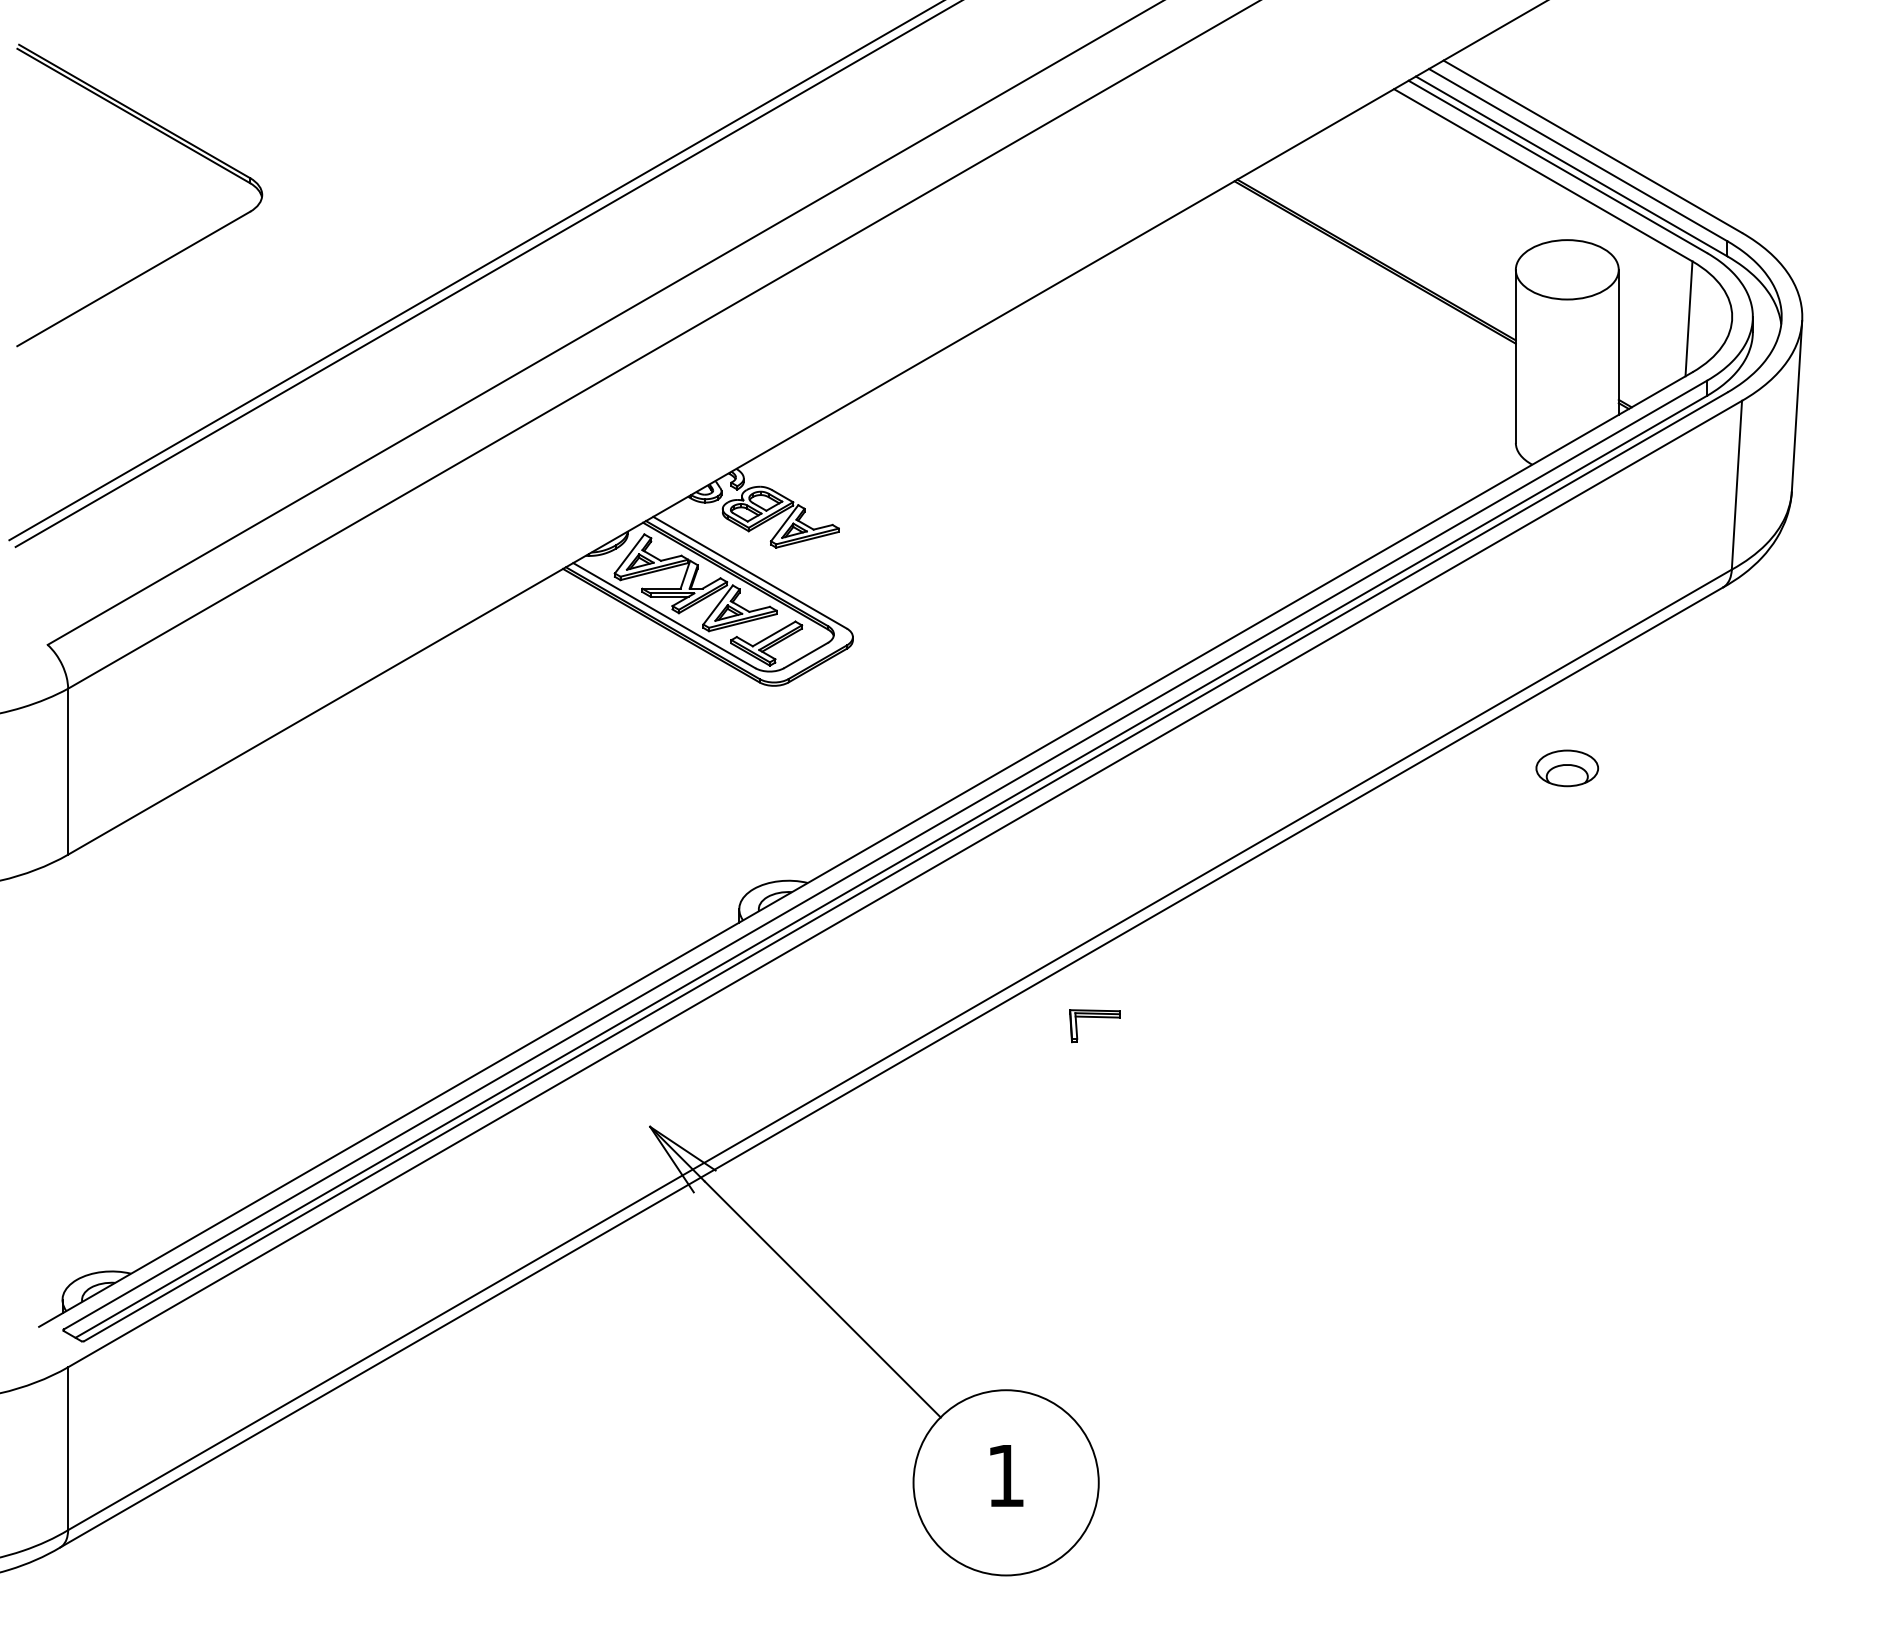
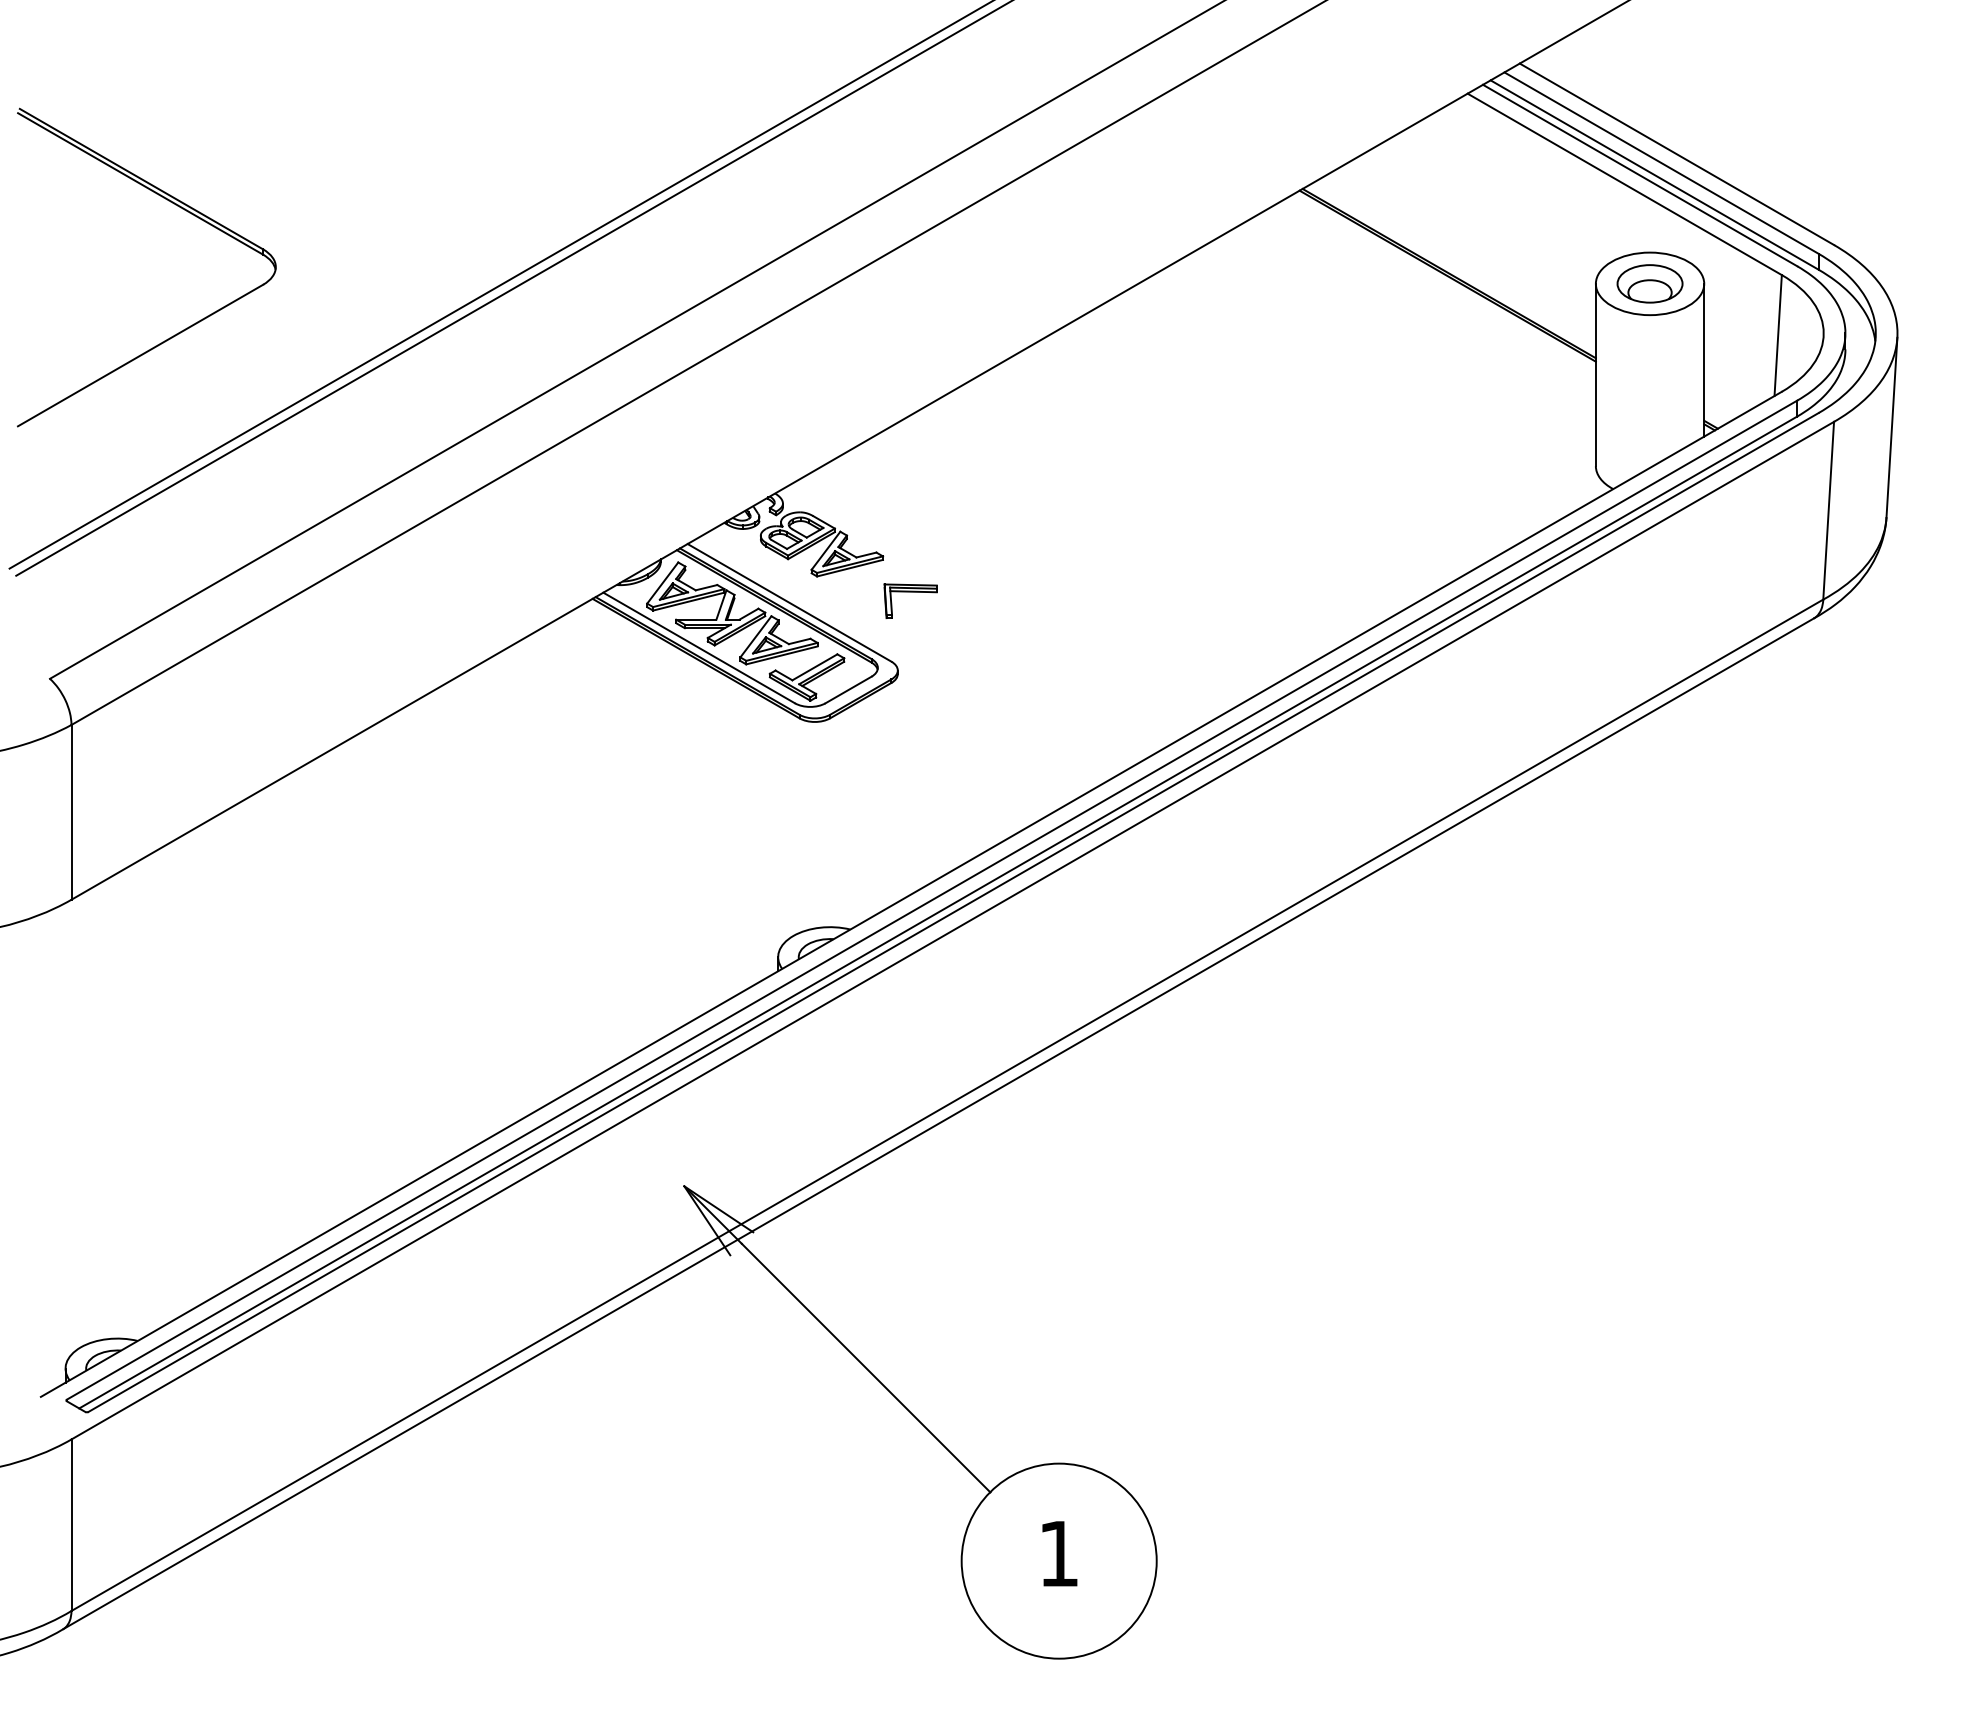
part: (173, 140) -> (182, 209), moved
part: (1566, 768) -> (1649, 283), moved
part: (1094, 1017) -> (910, 592), moved

